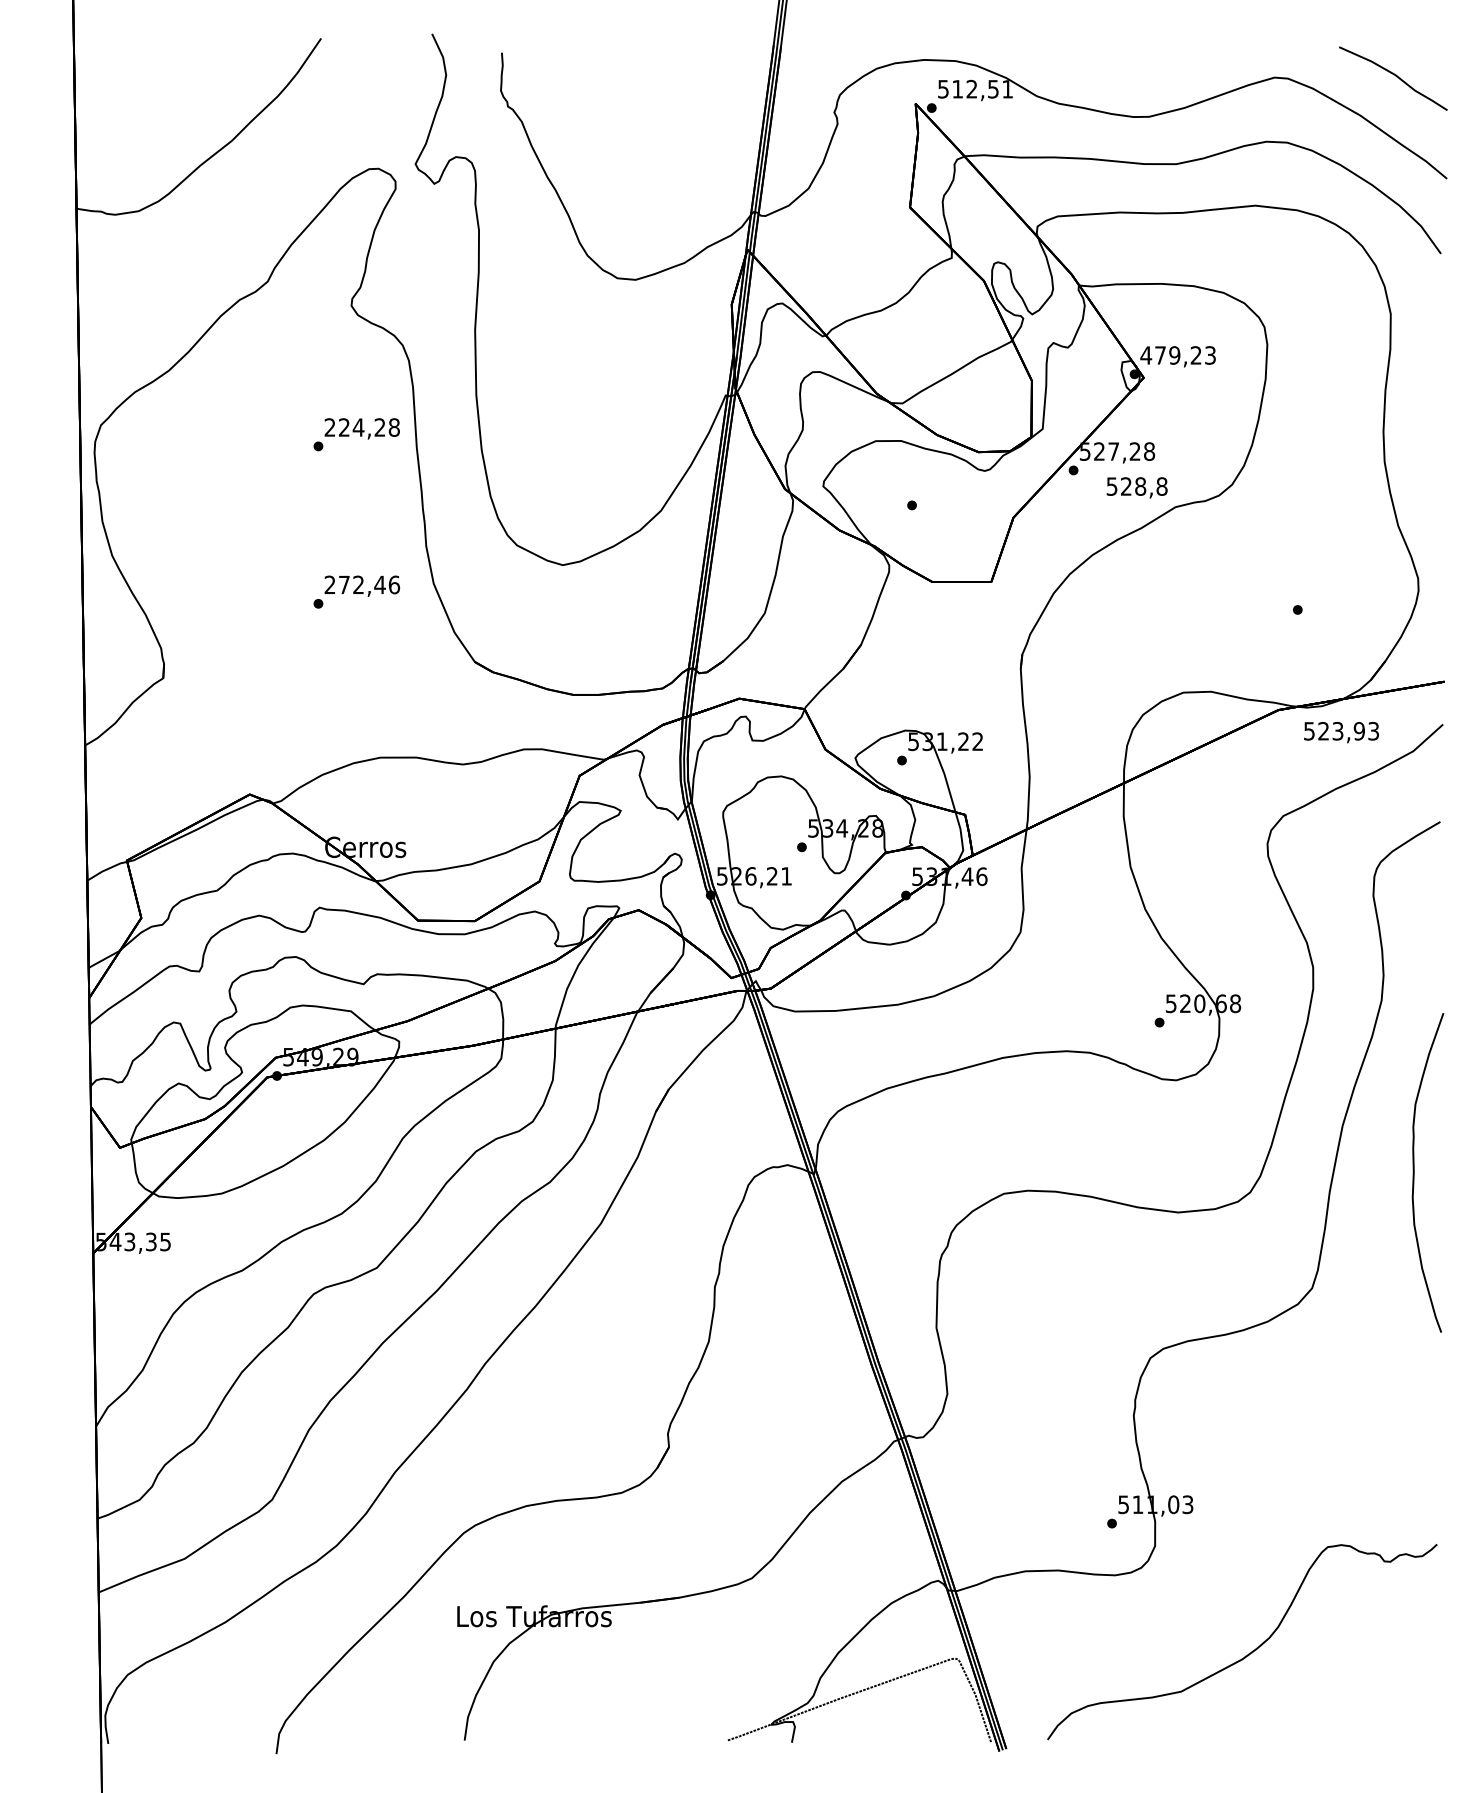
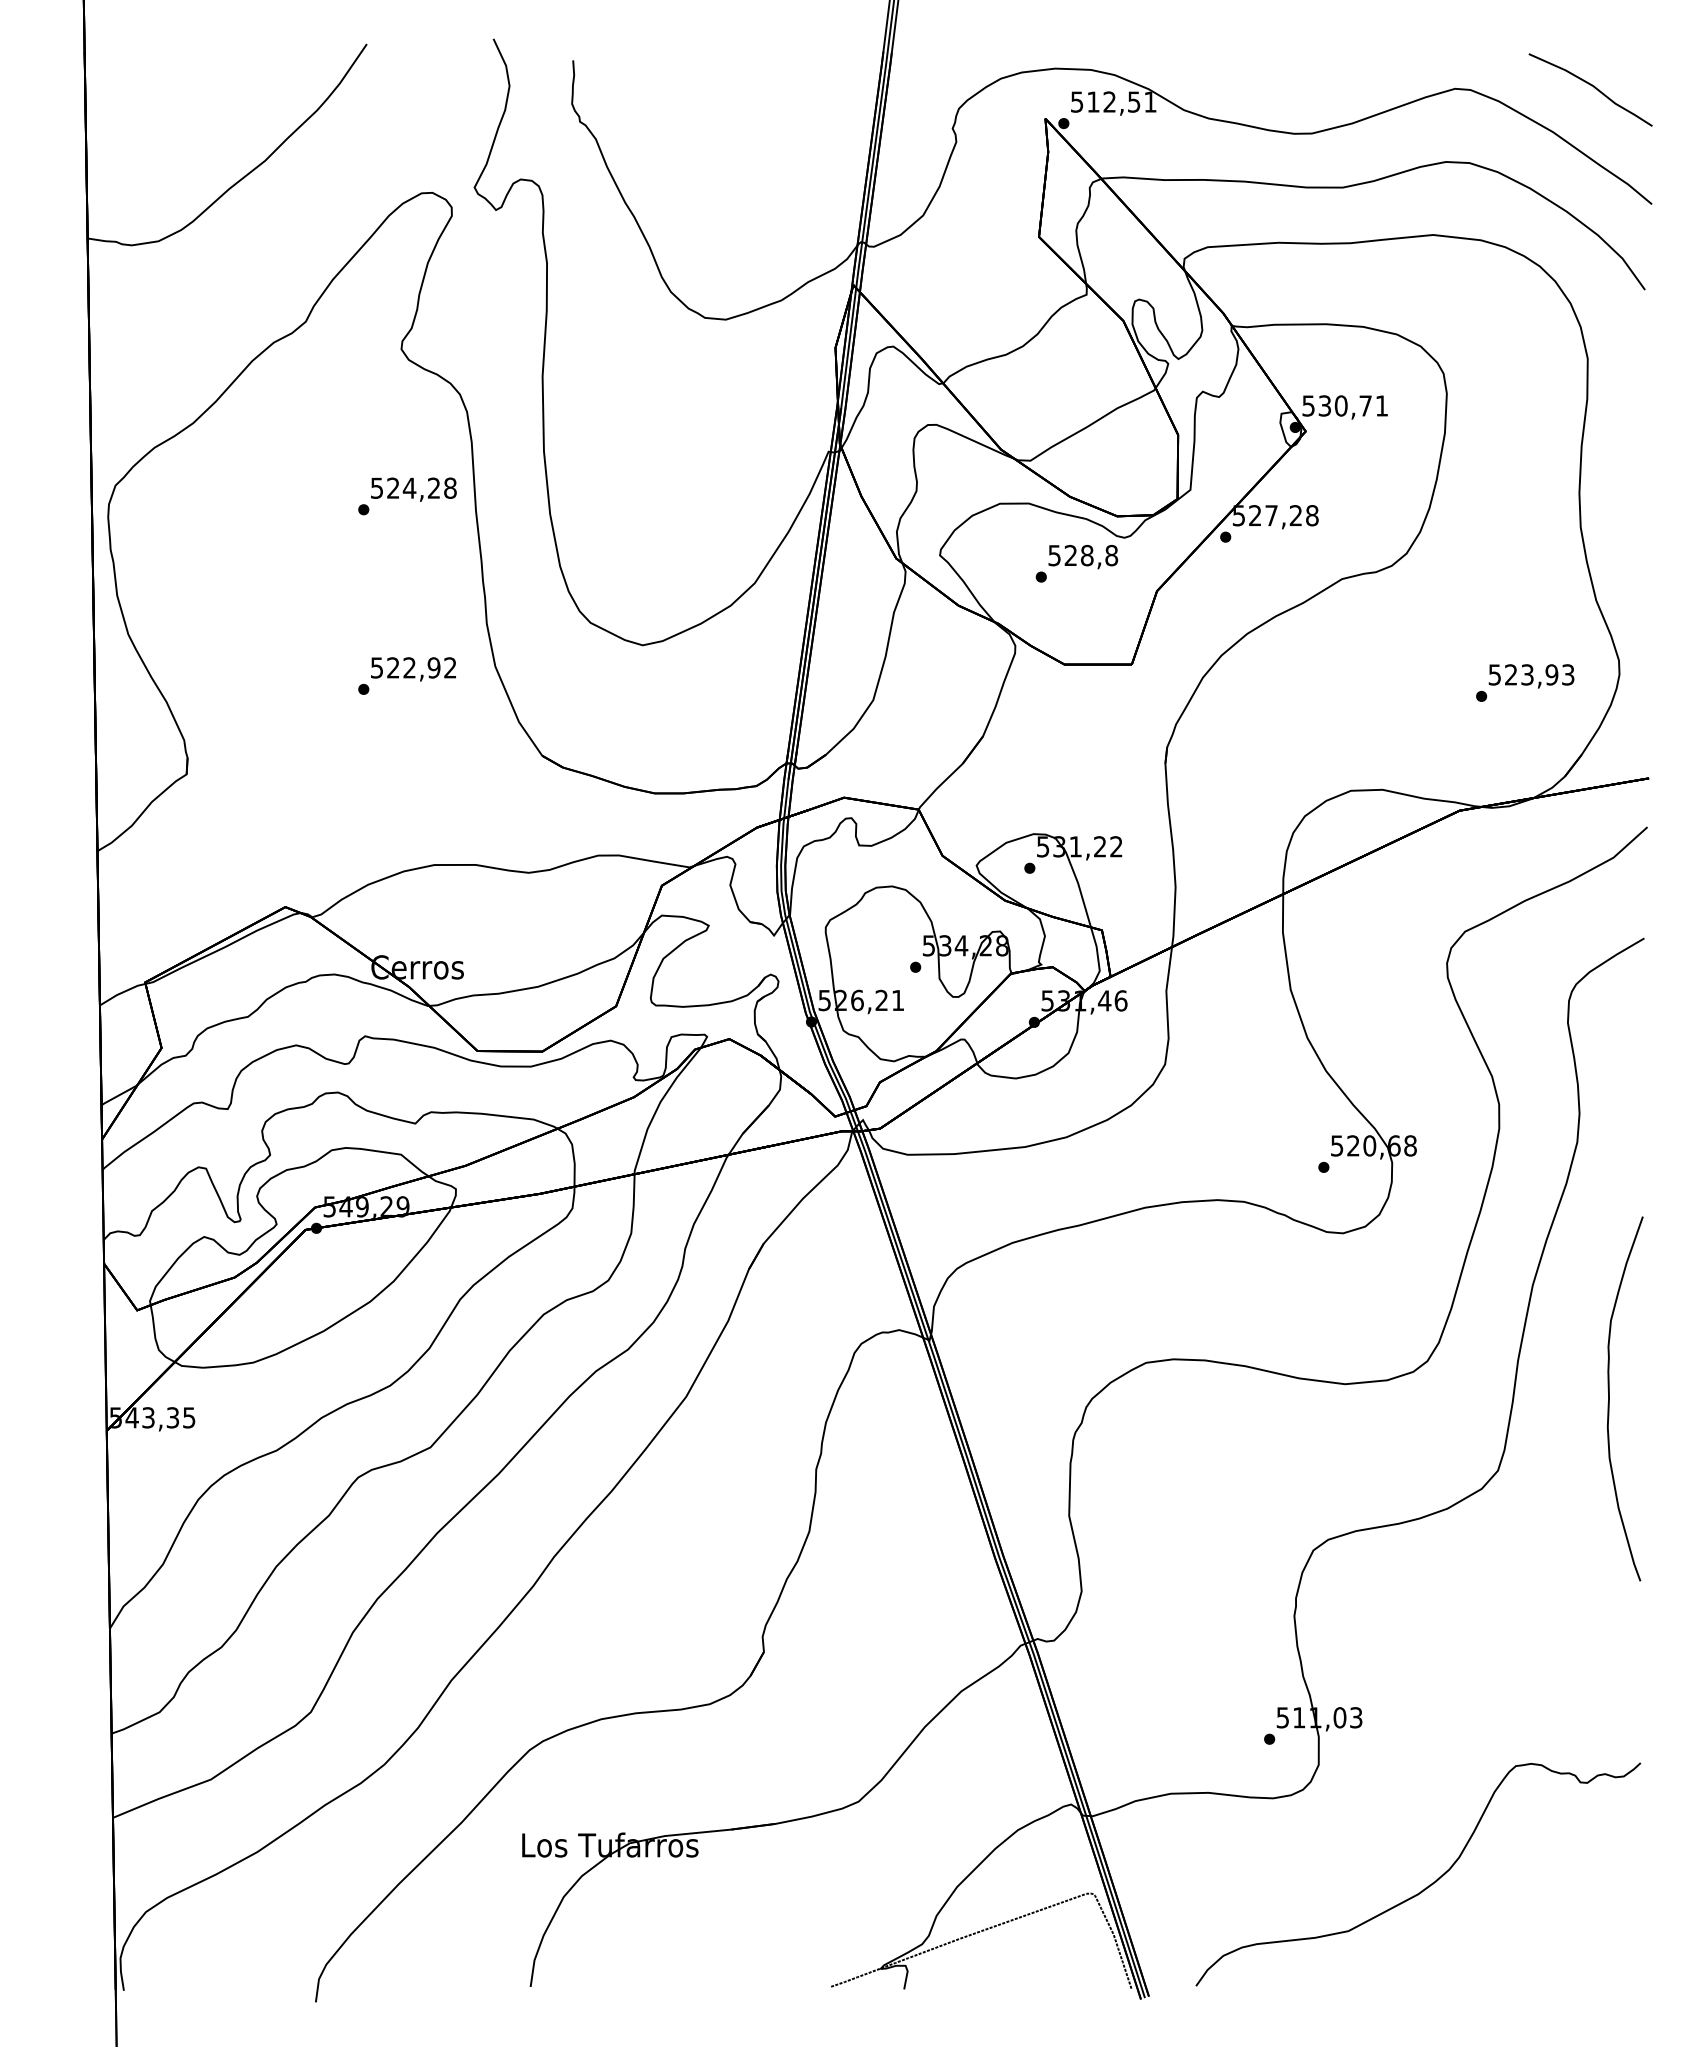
text: (1177, 355) -> (1344, 405), 479,23 -> 530,71
text: (329, 426) -> (376, 487), 224,28 -> 524,28
text: (1137, 488) -> (1083, 557), moved
text: (362, 584) -> (413, 667), 272,46 -> 522,92
text: (1341, 732) -> (1531, 676), moved
curve: (1414, 1172) -> (1609, 1398), moved

